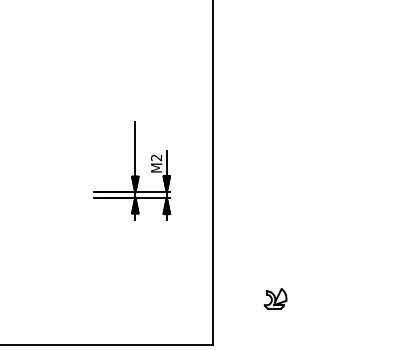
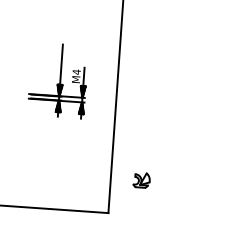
text: (155, 157) -> (75, 71), M2 -> M4
part: (275, 298) -> (141, 180), moved

